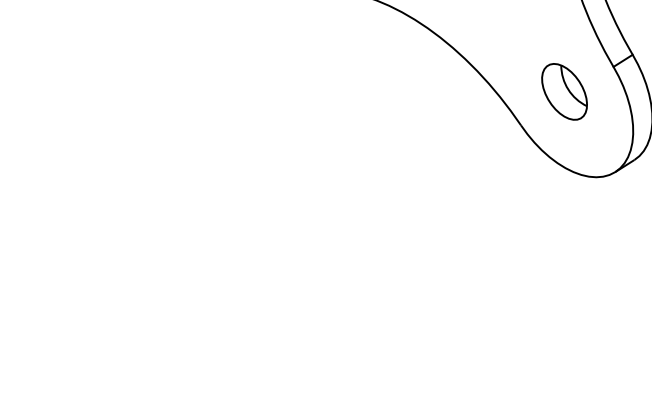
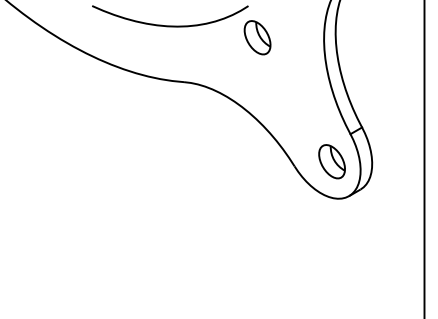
part: (563, 91) -> (331, 161), moved

